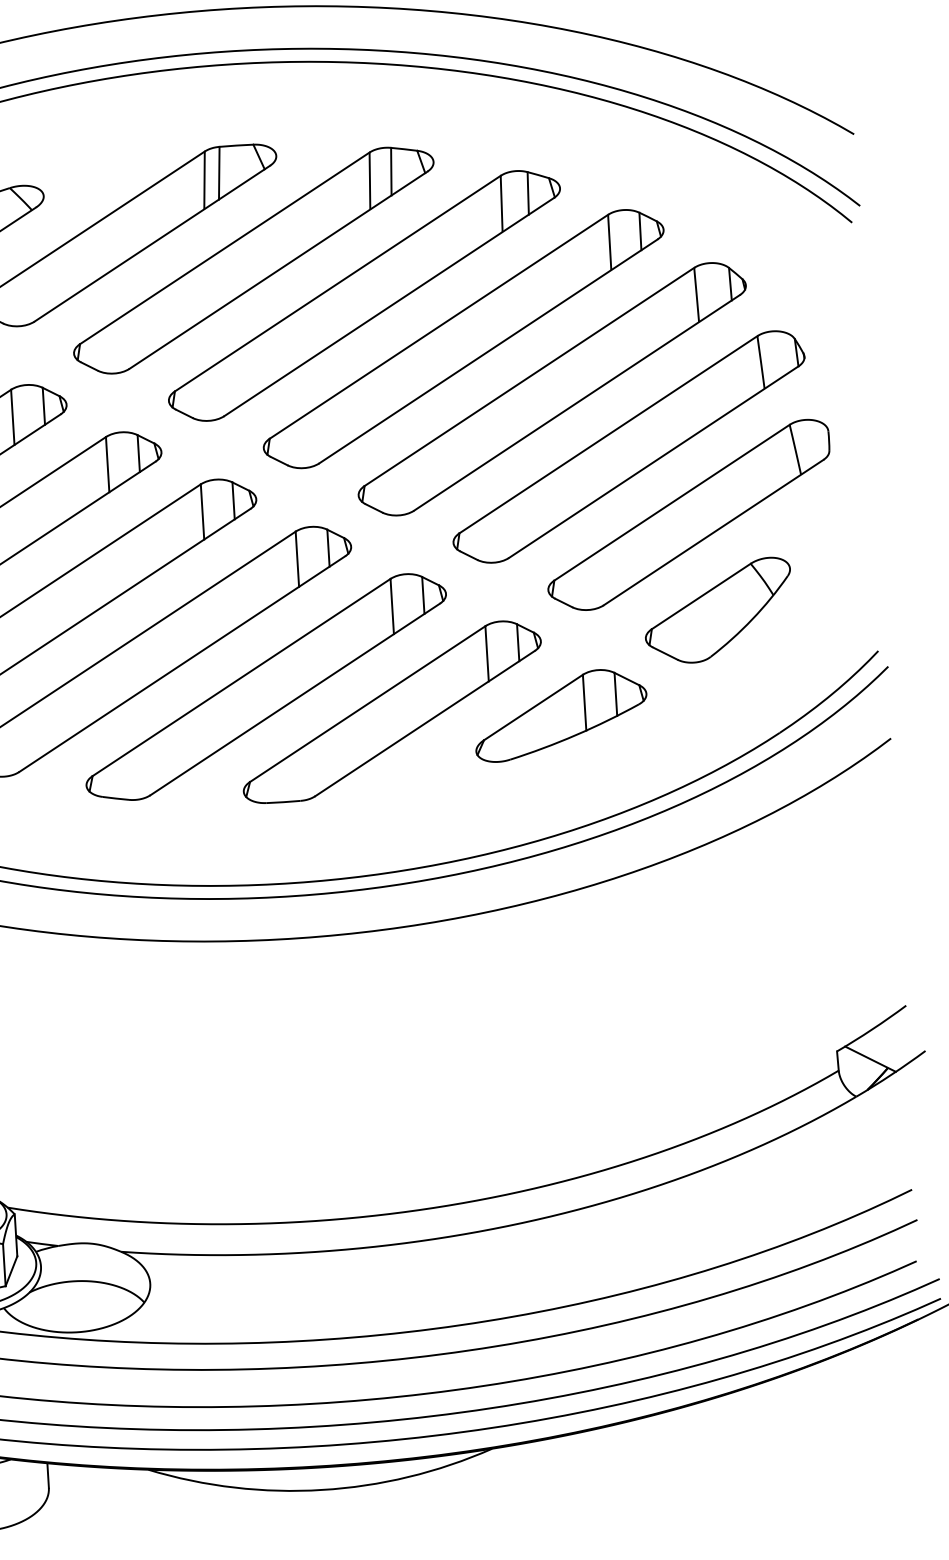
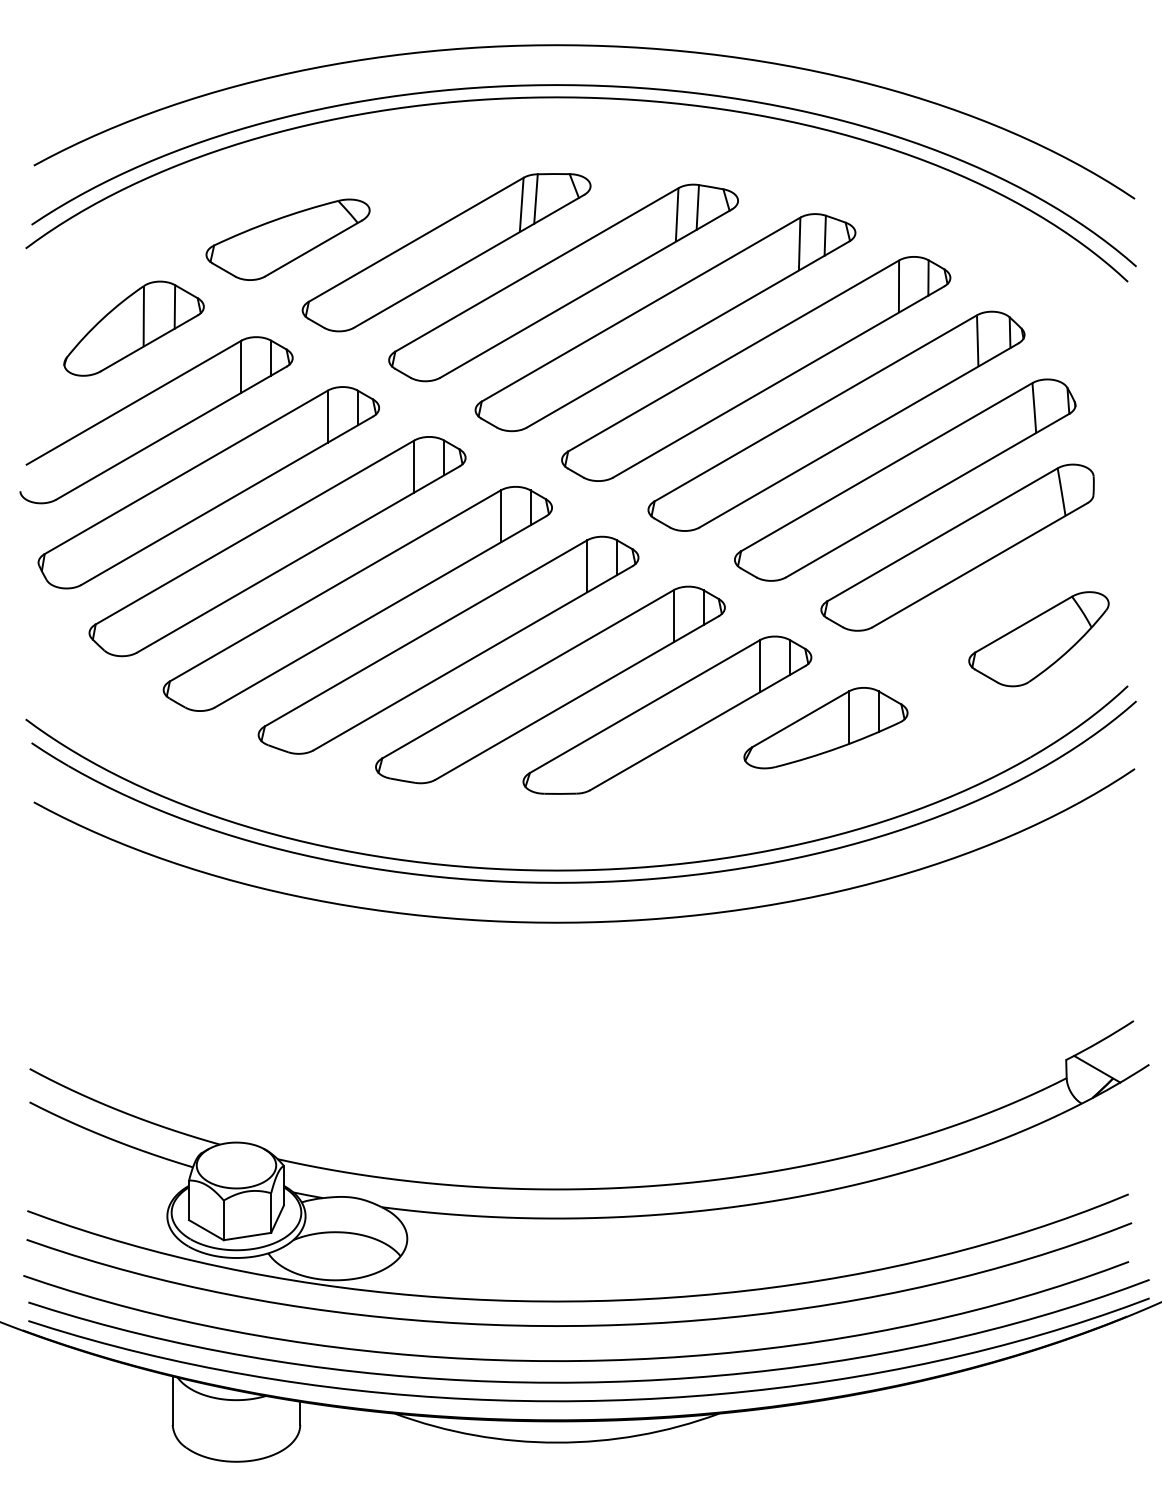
part: (717, 611) -> (1038, 639), moved

